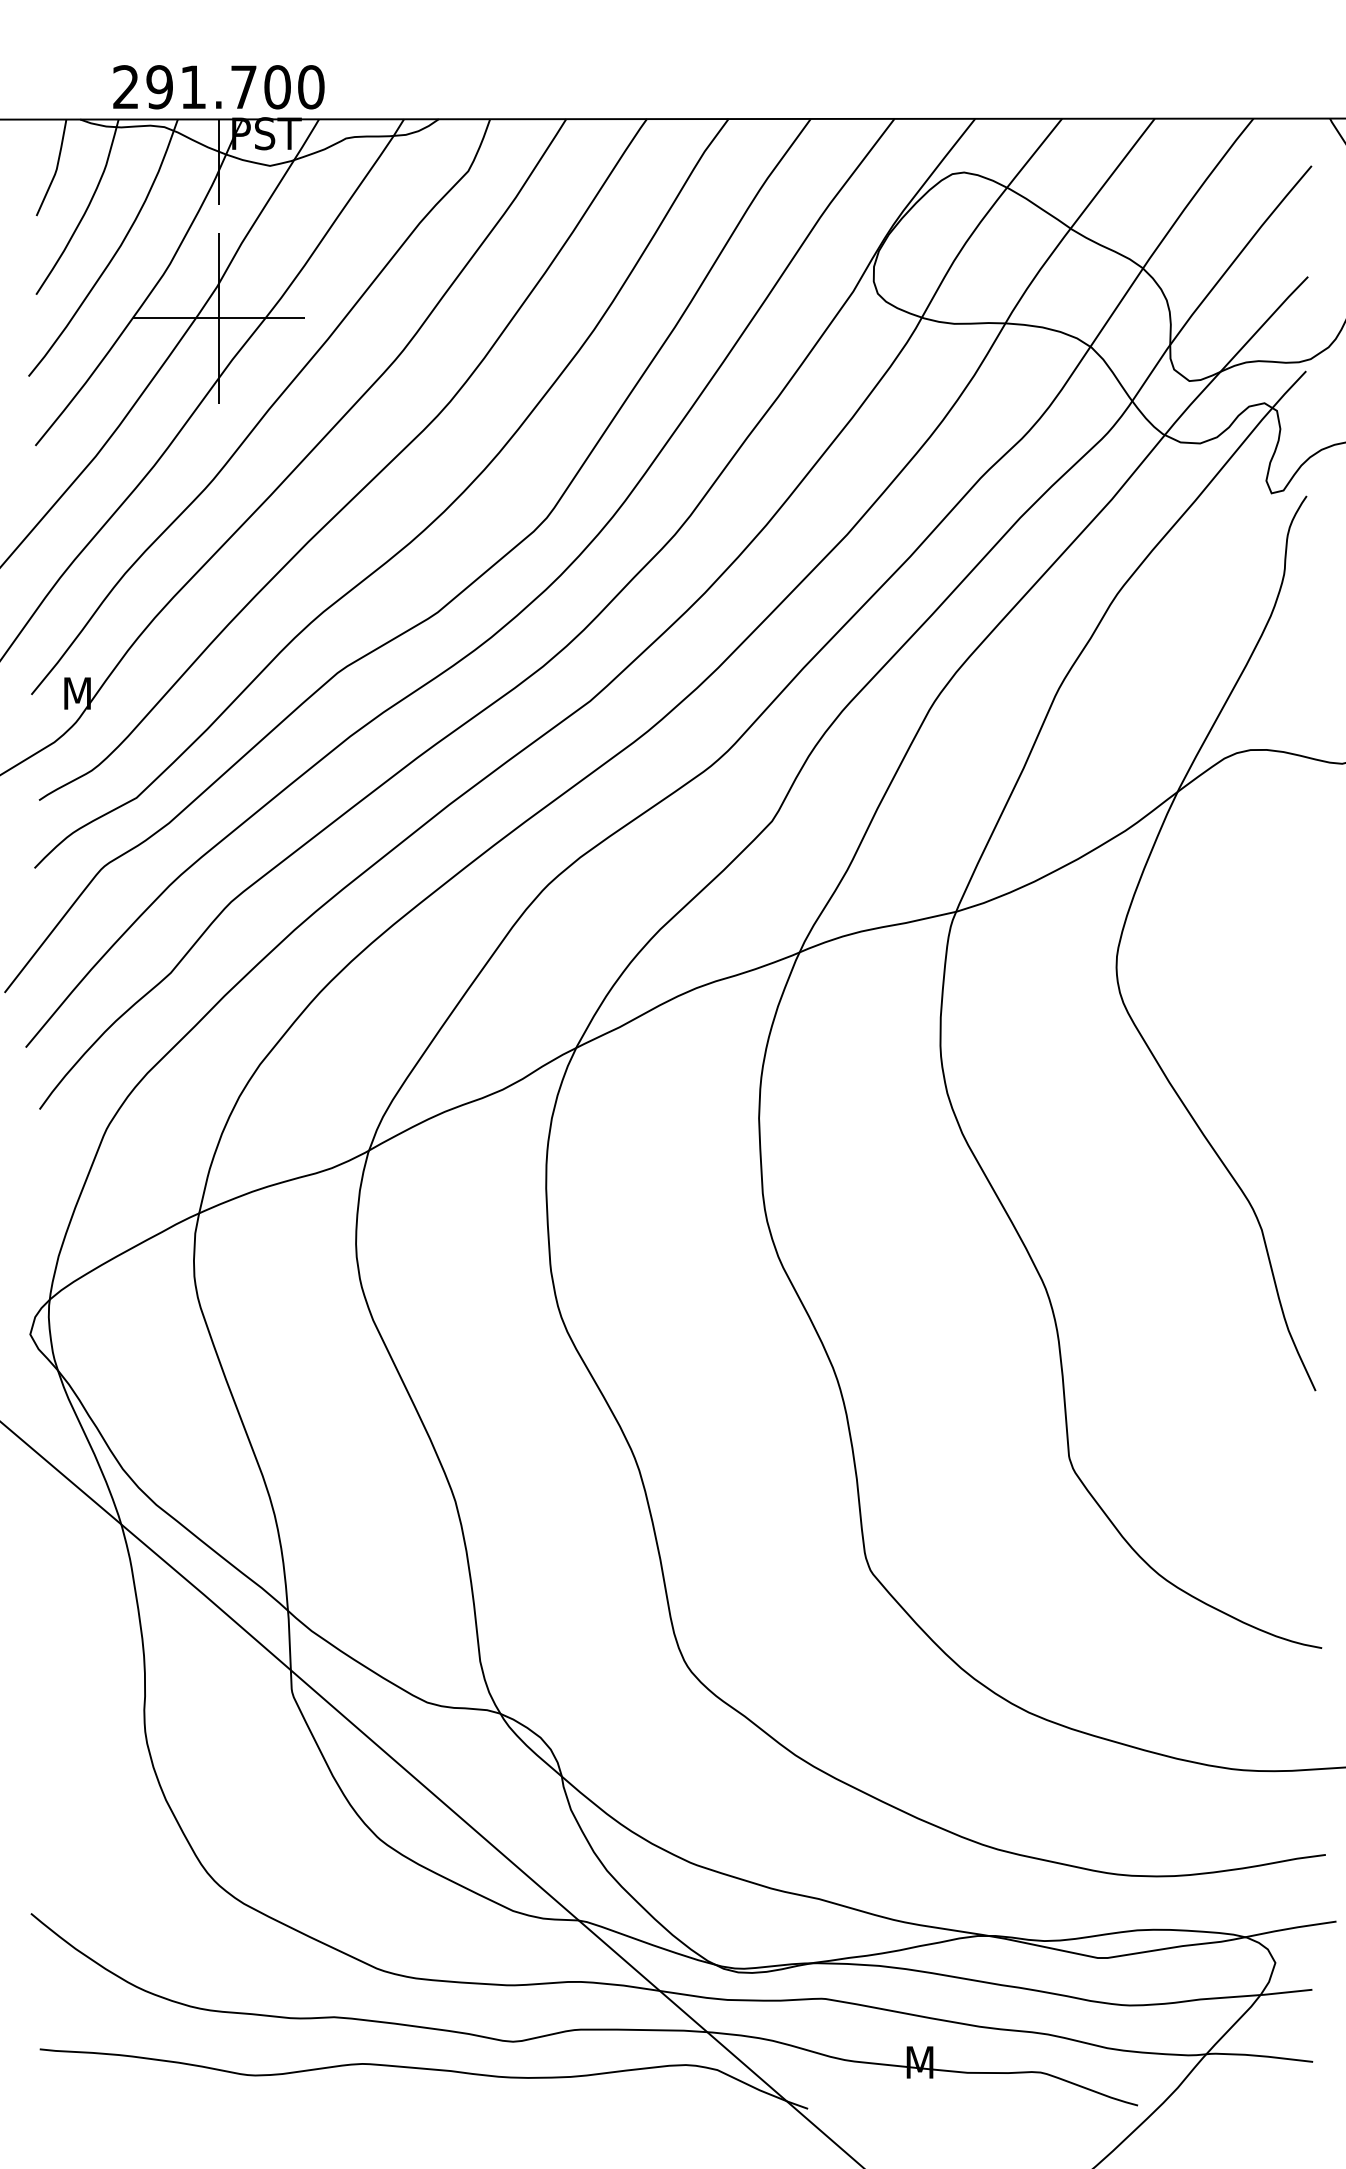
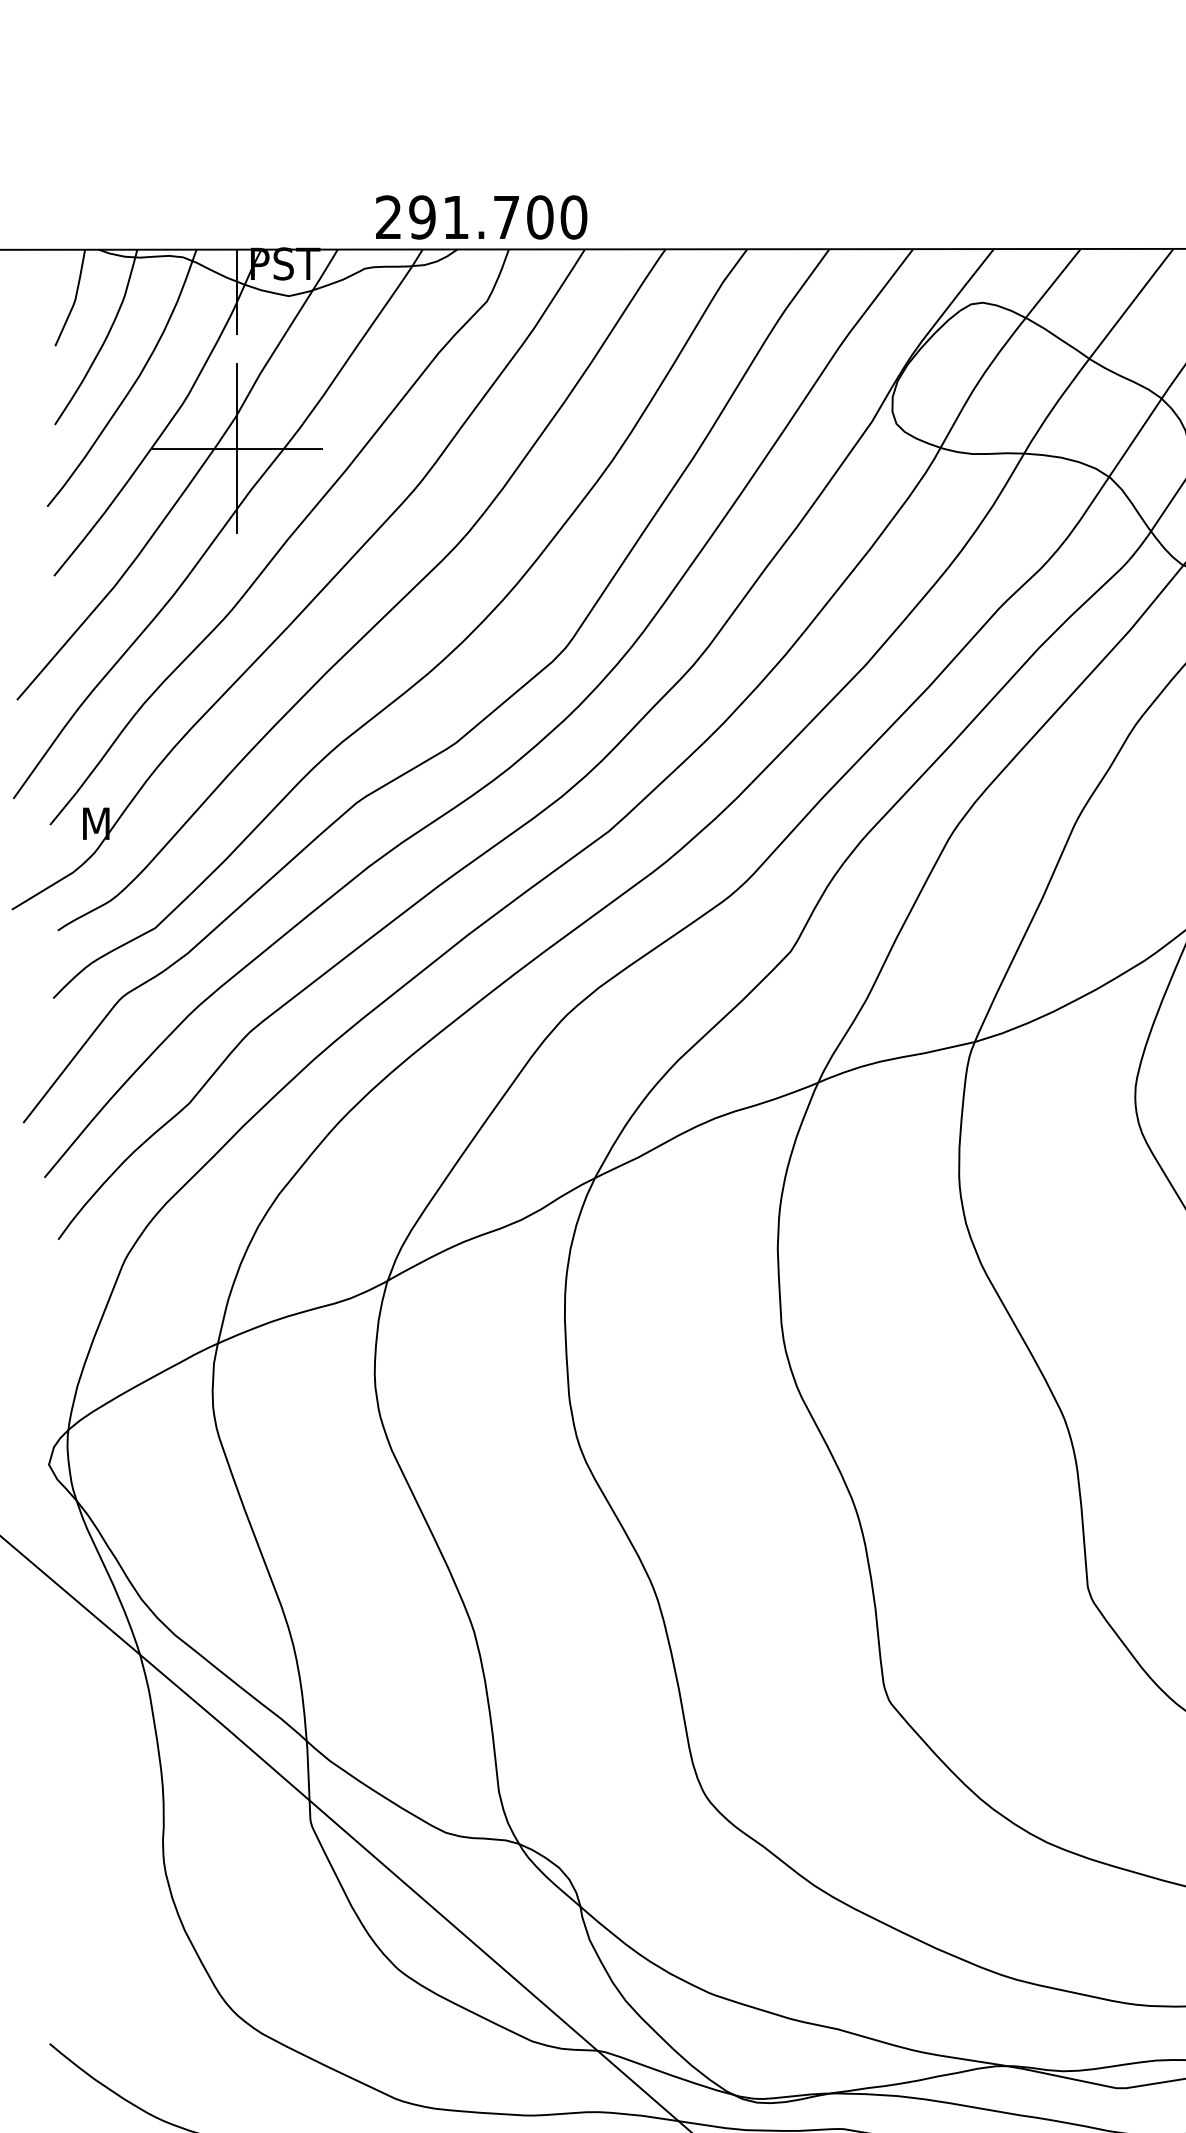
text: (218, 87) -> (481, 217), moved

